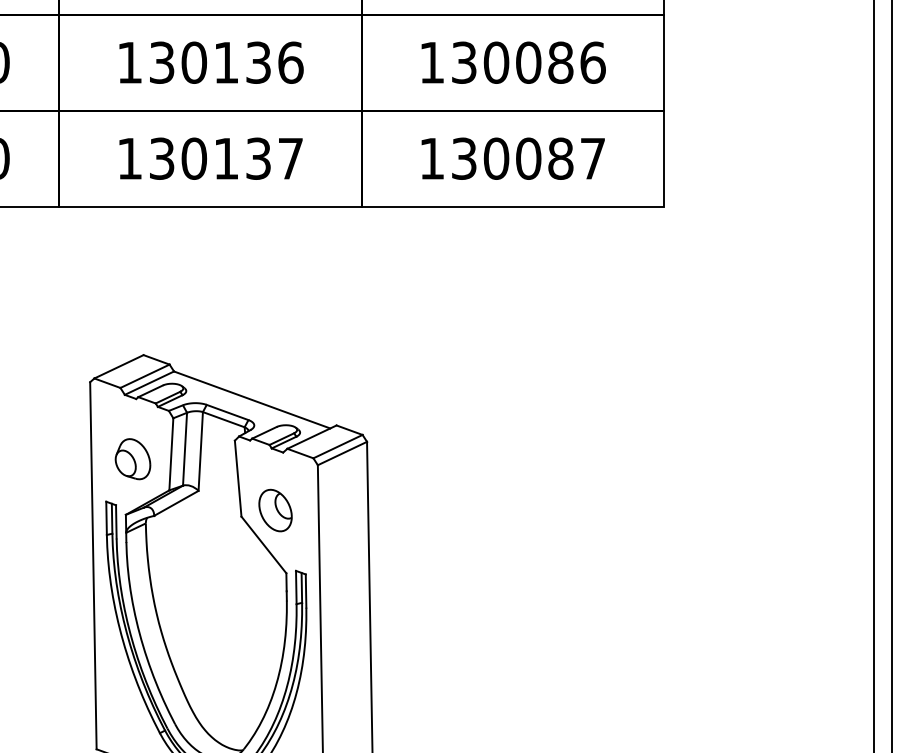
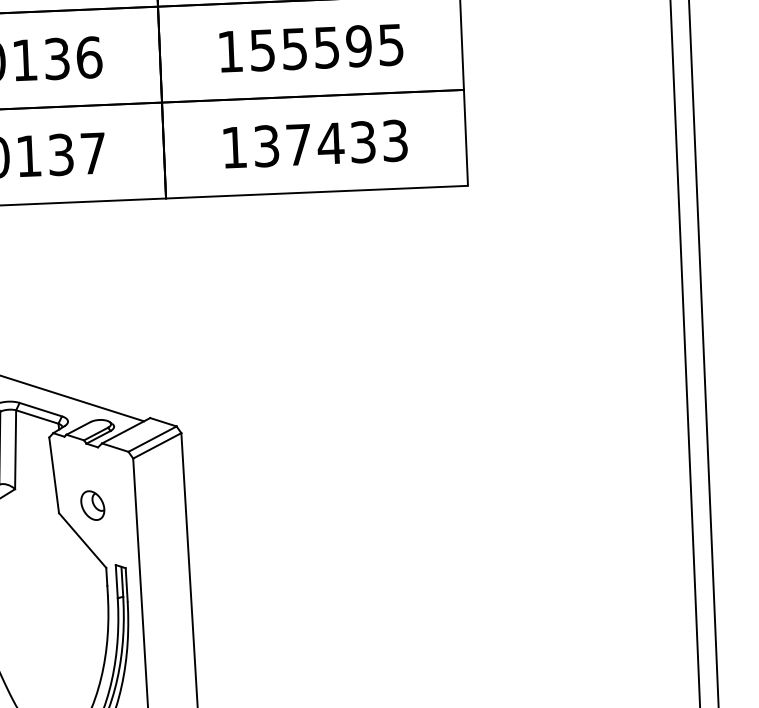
text: (528, 62) -> (326, 47), 130086 -> 155595
text: (544, 158) -> (346, 142), 130087 -> 137433
part: (275, 510) -> (92, 505), size x0.7

